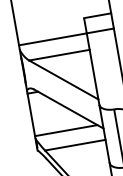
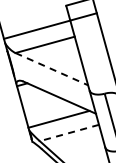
line: (63, 79) -> (51, 68), solid -> dashed
line: (75, 145) -> (69, 133), solid -> dashed

